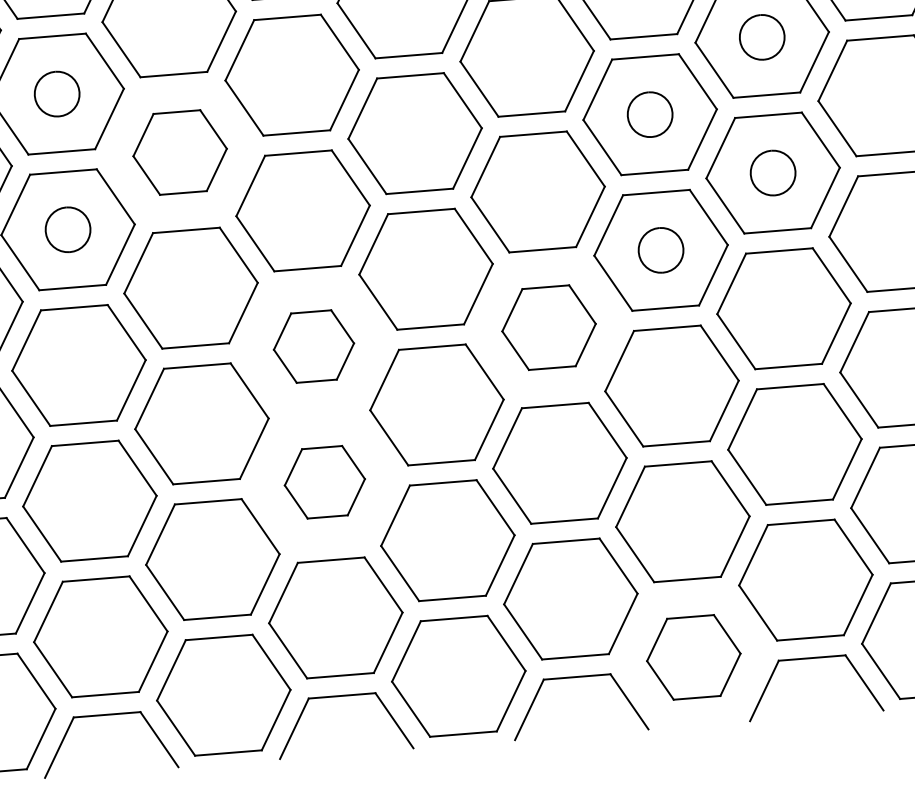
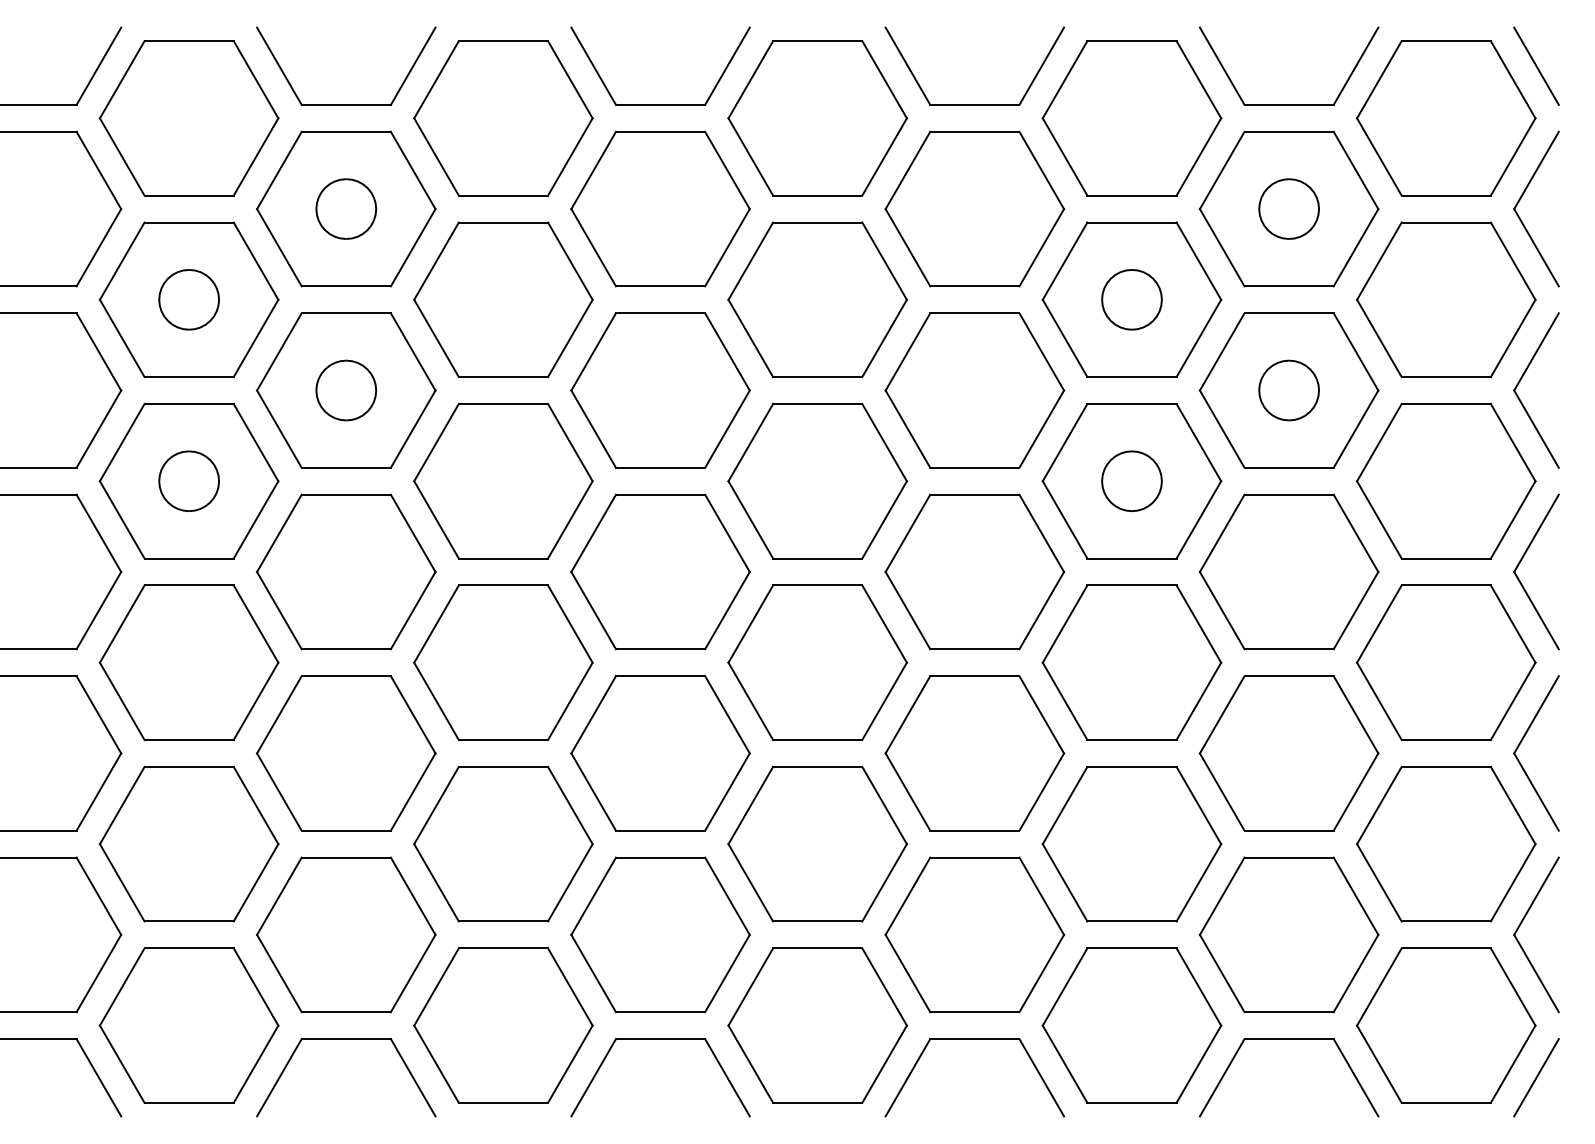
part: (180, 152) -> (503, 299), size x1.43
part: (548, 327) -> (974, 571), size x1.43
part: (313, 346) -> (660, 571), size x1.67
part: (324, 482) -> (660, 753), size x1.67
part: (693, 657) -> (1131, 1025), size x1.43

